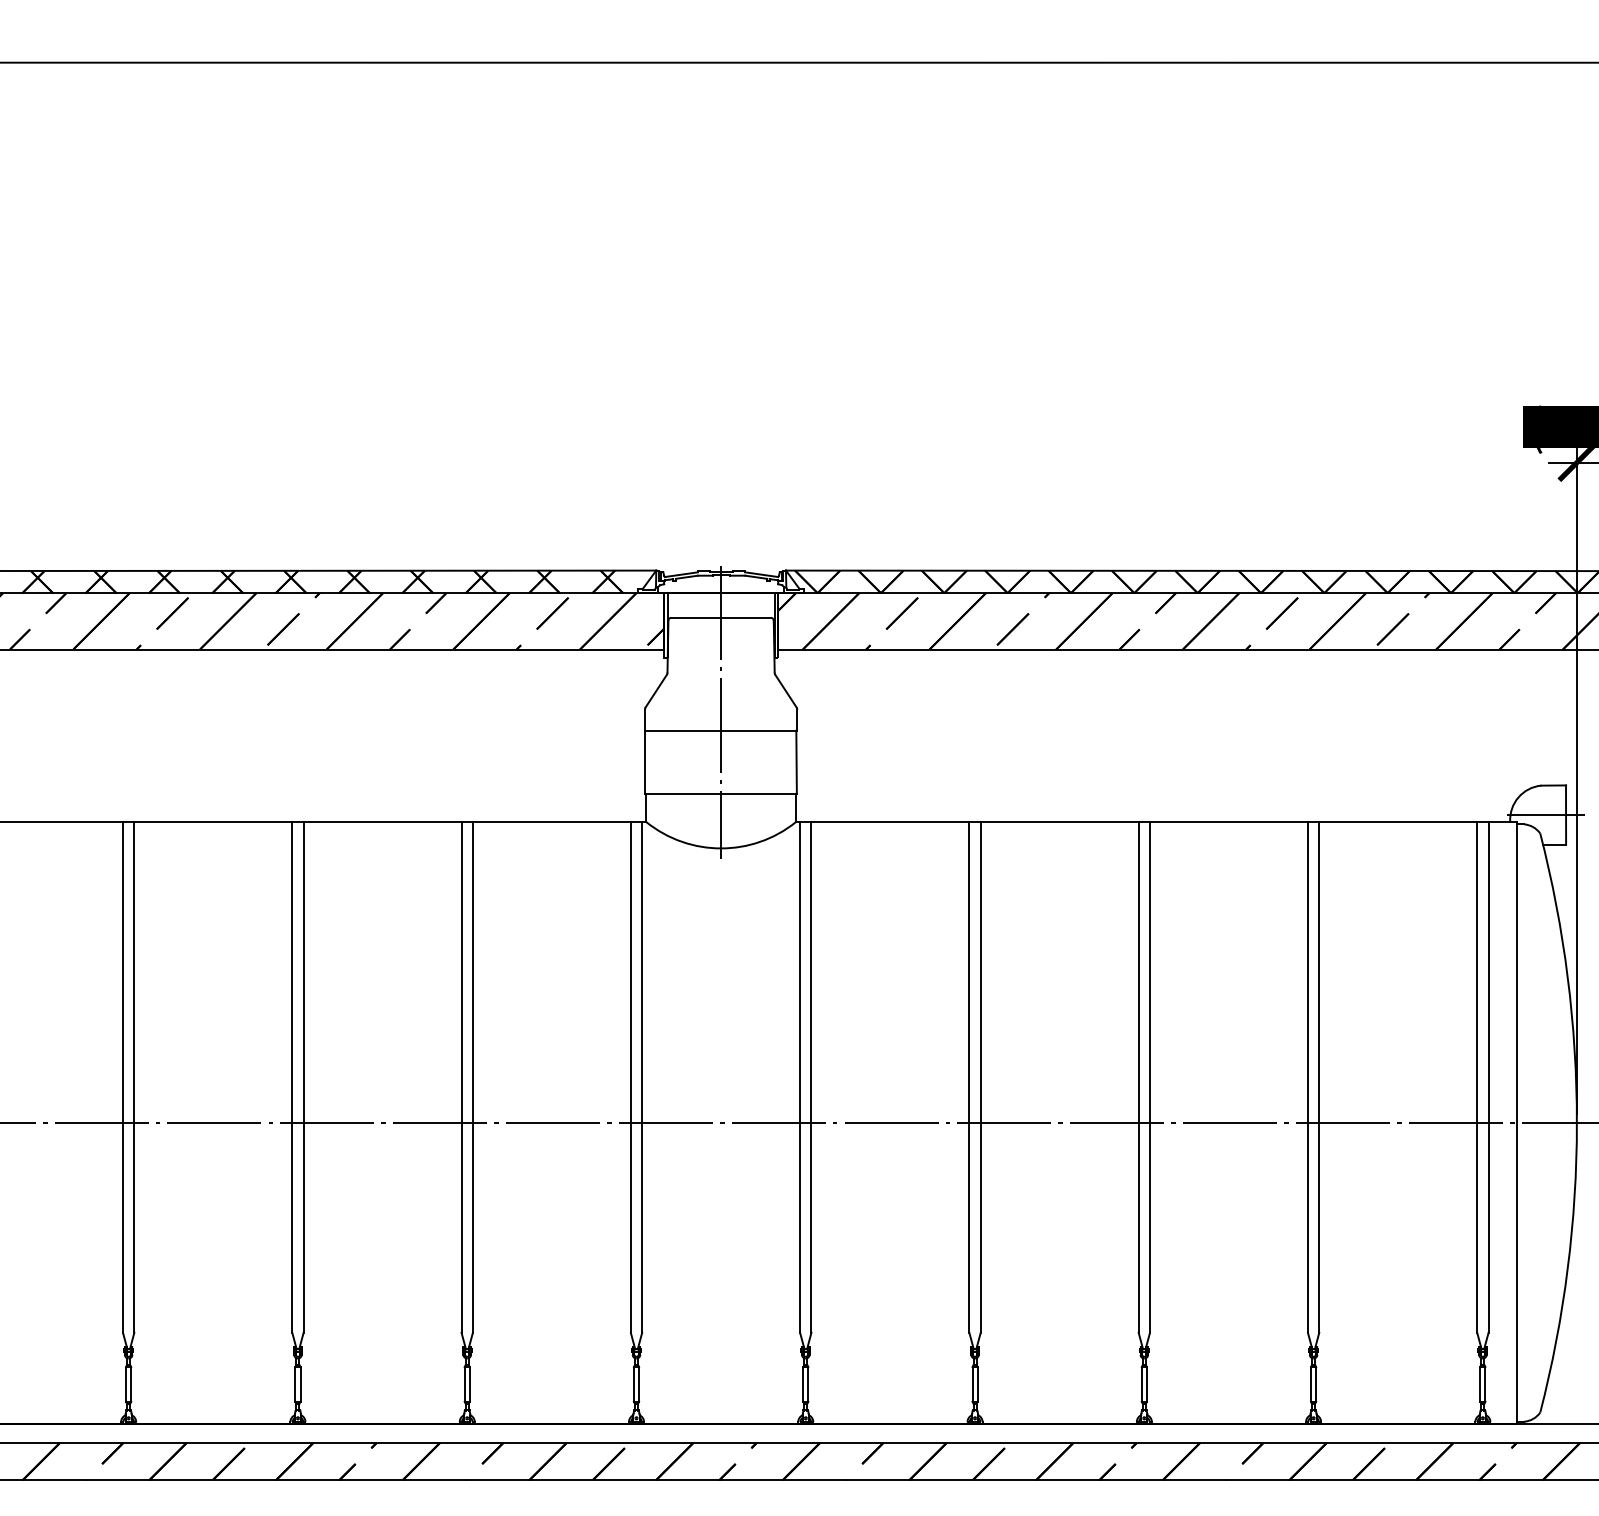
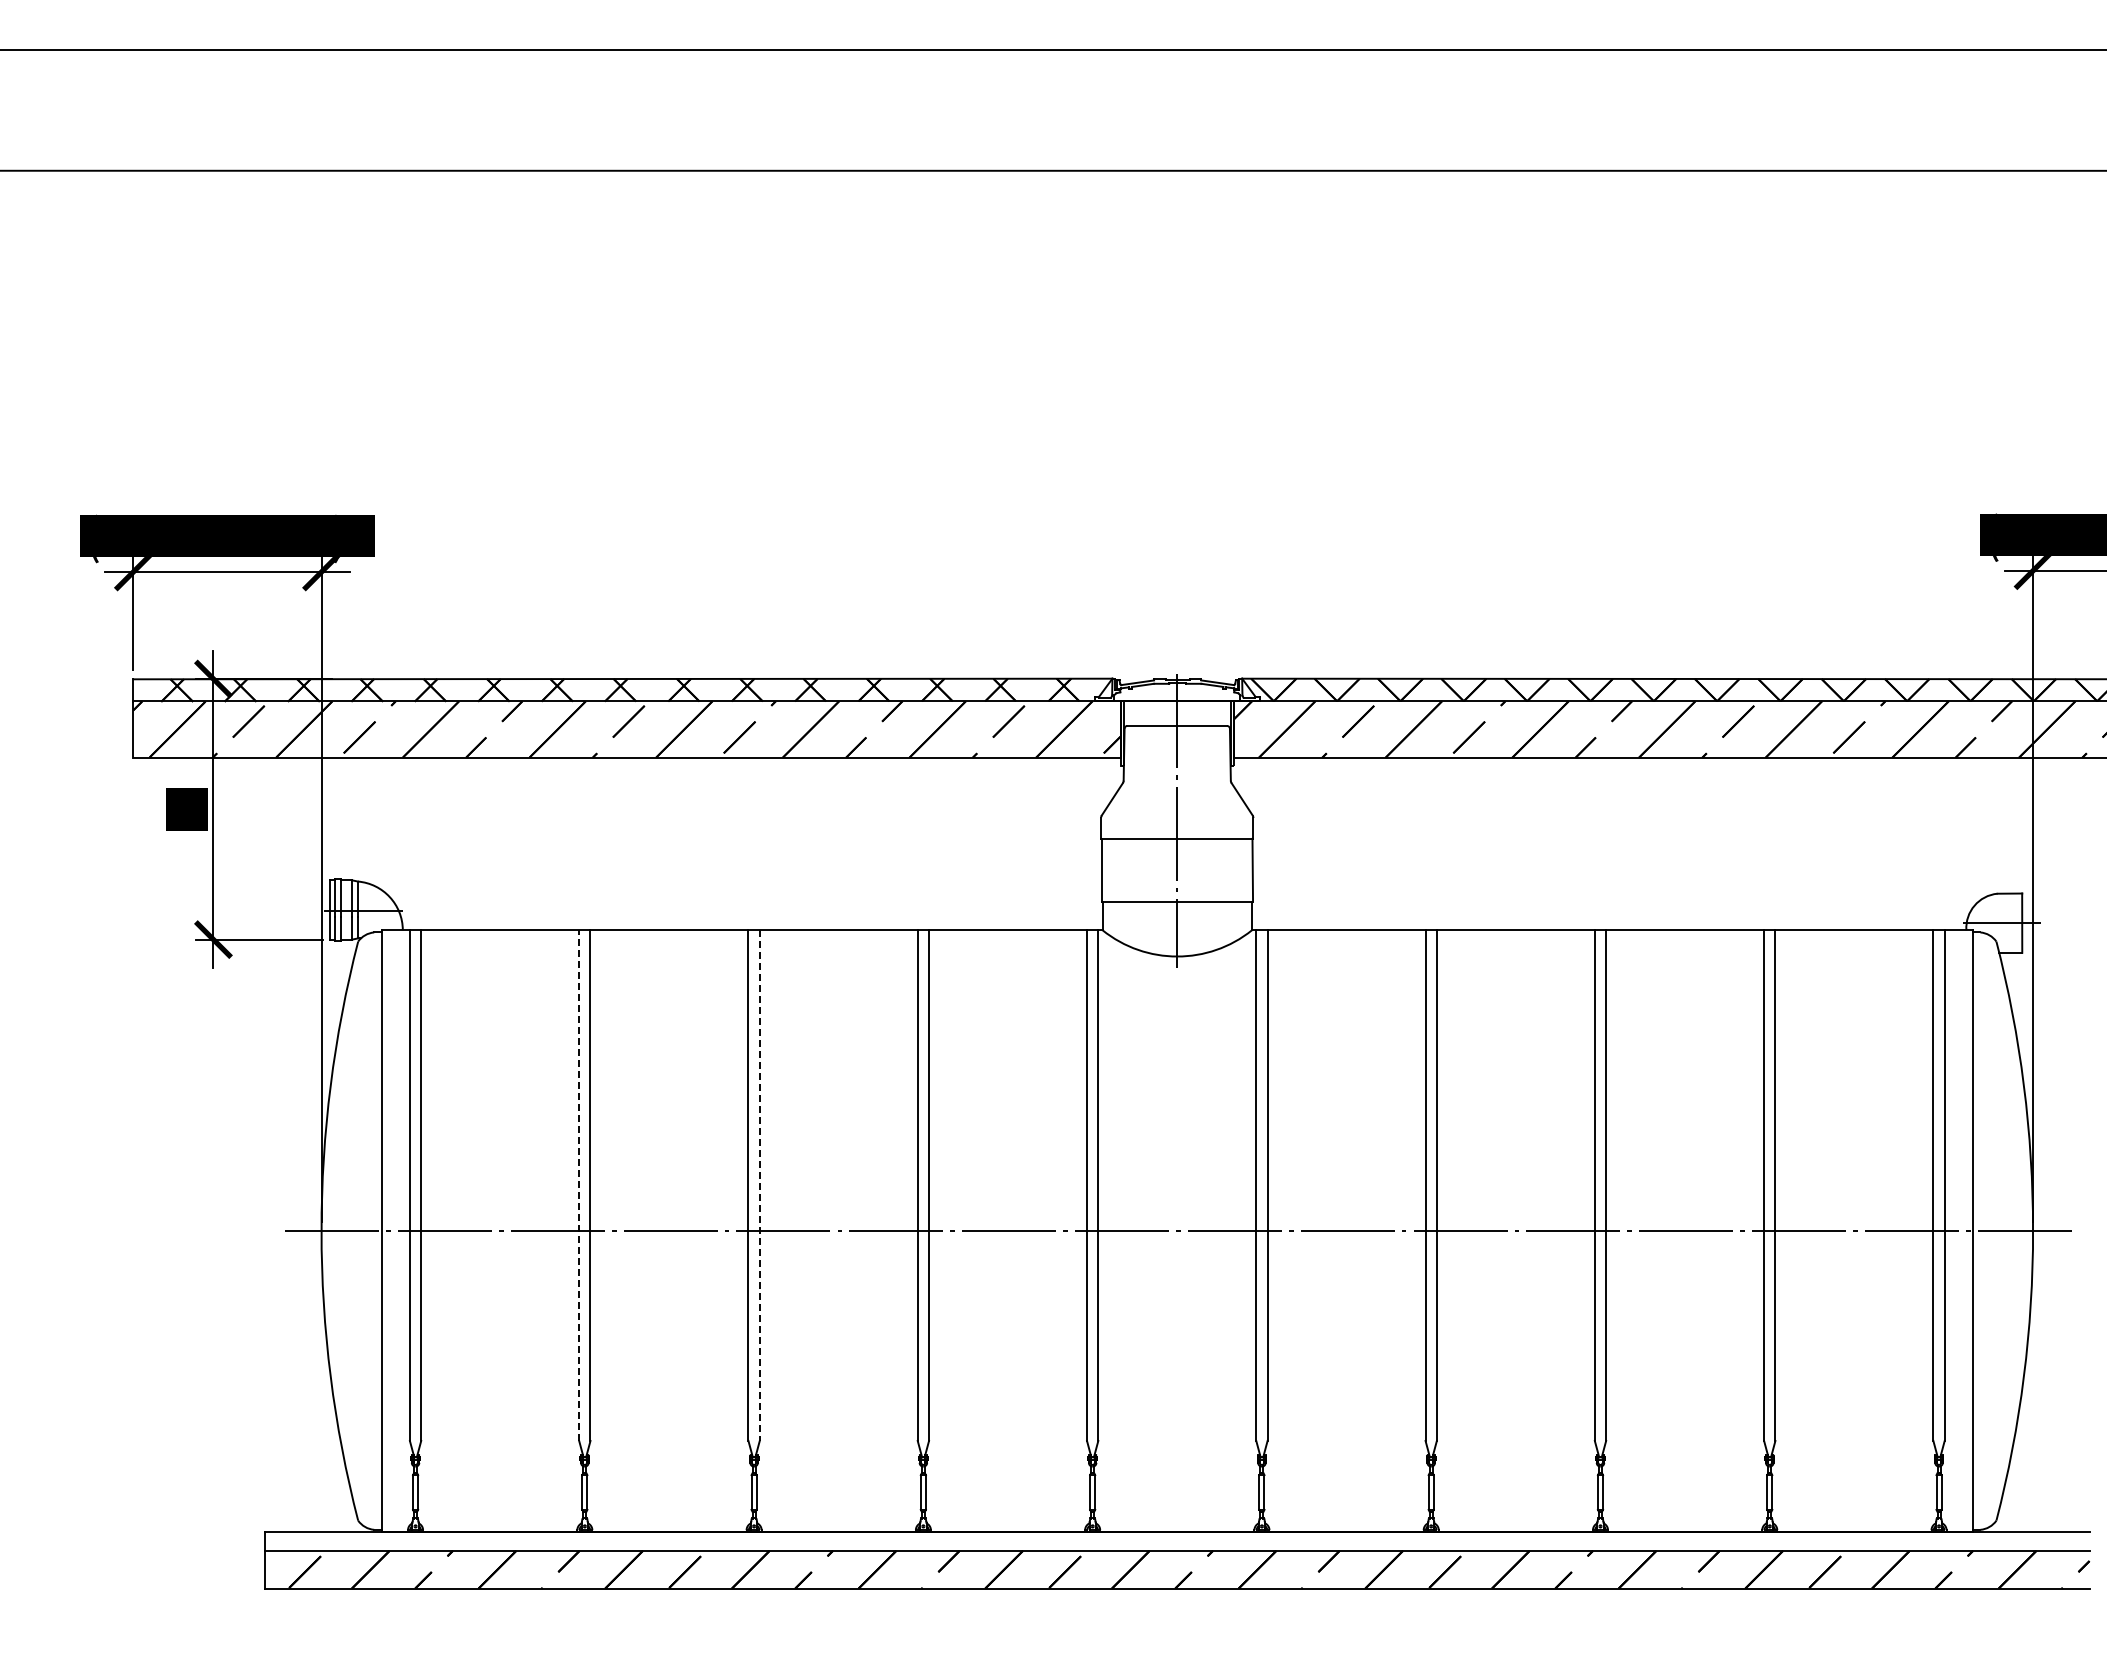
line: (123, 1077) -> (579, 1185), solid -> dashed
line: (303, 1078) -> (759, 1186), solid -> dashed

